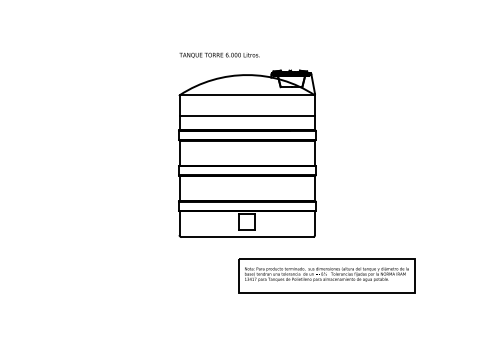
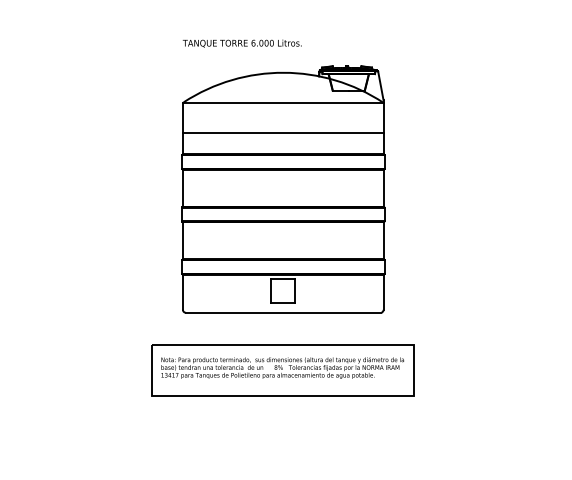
part: (326, 275) -> (282, 369), moved

